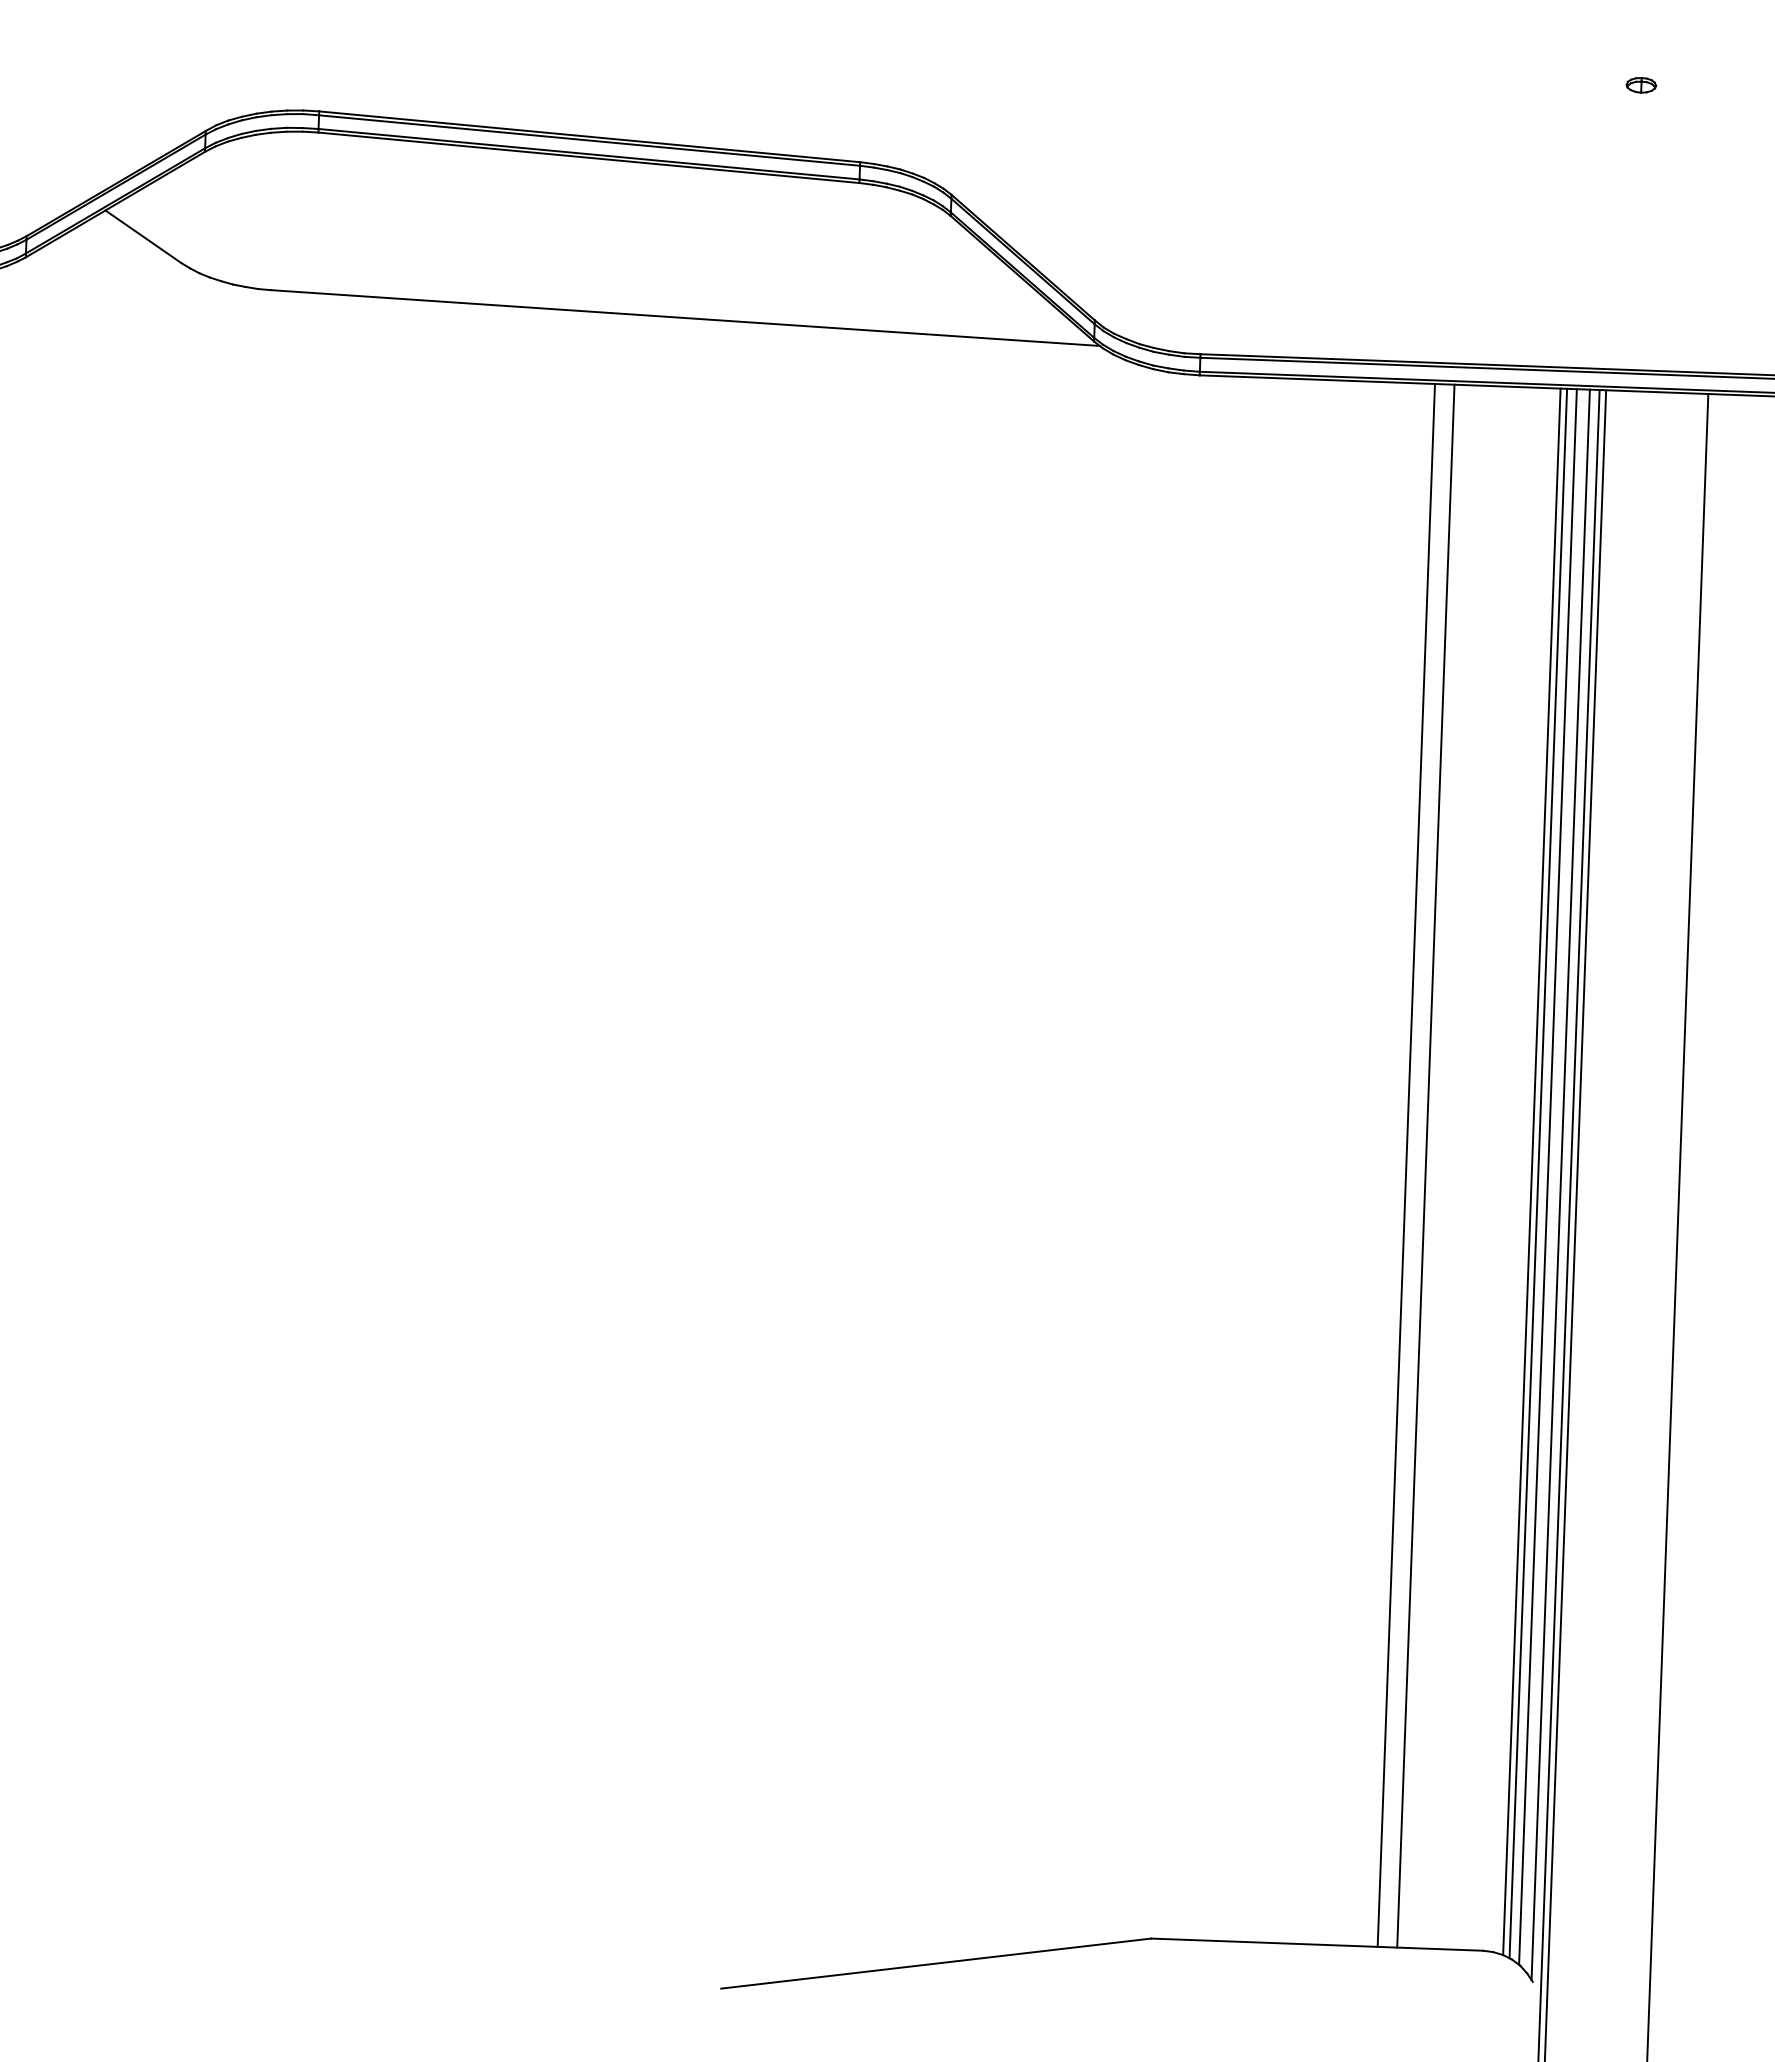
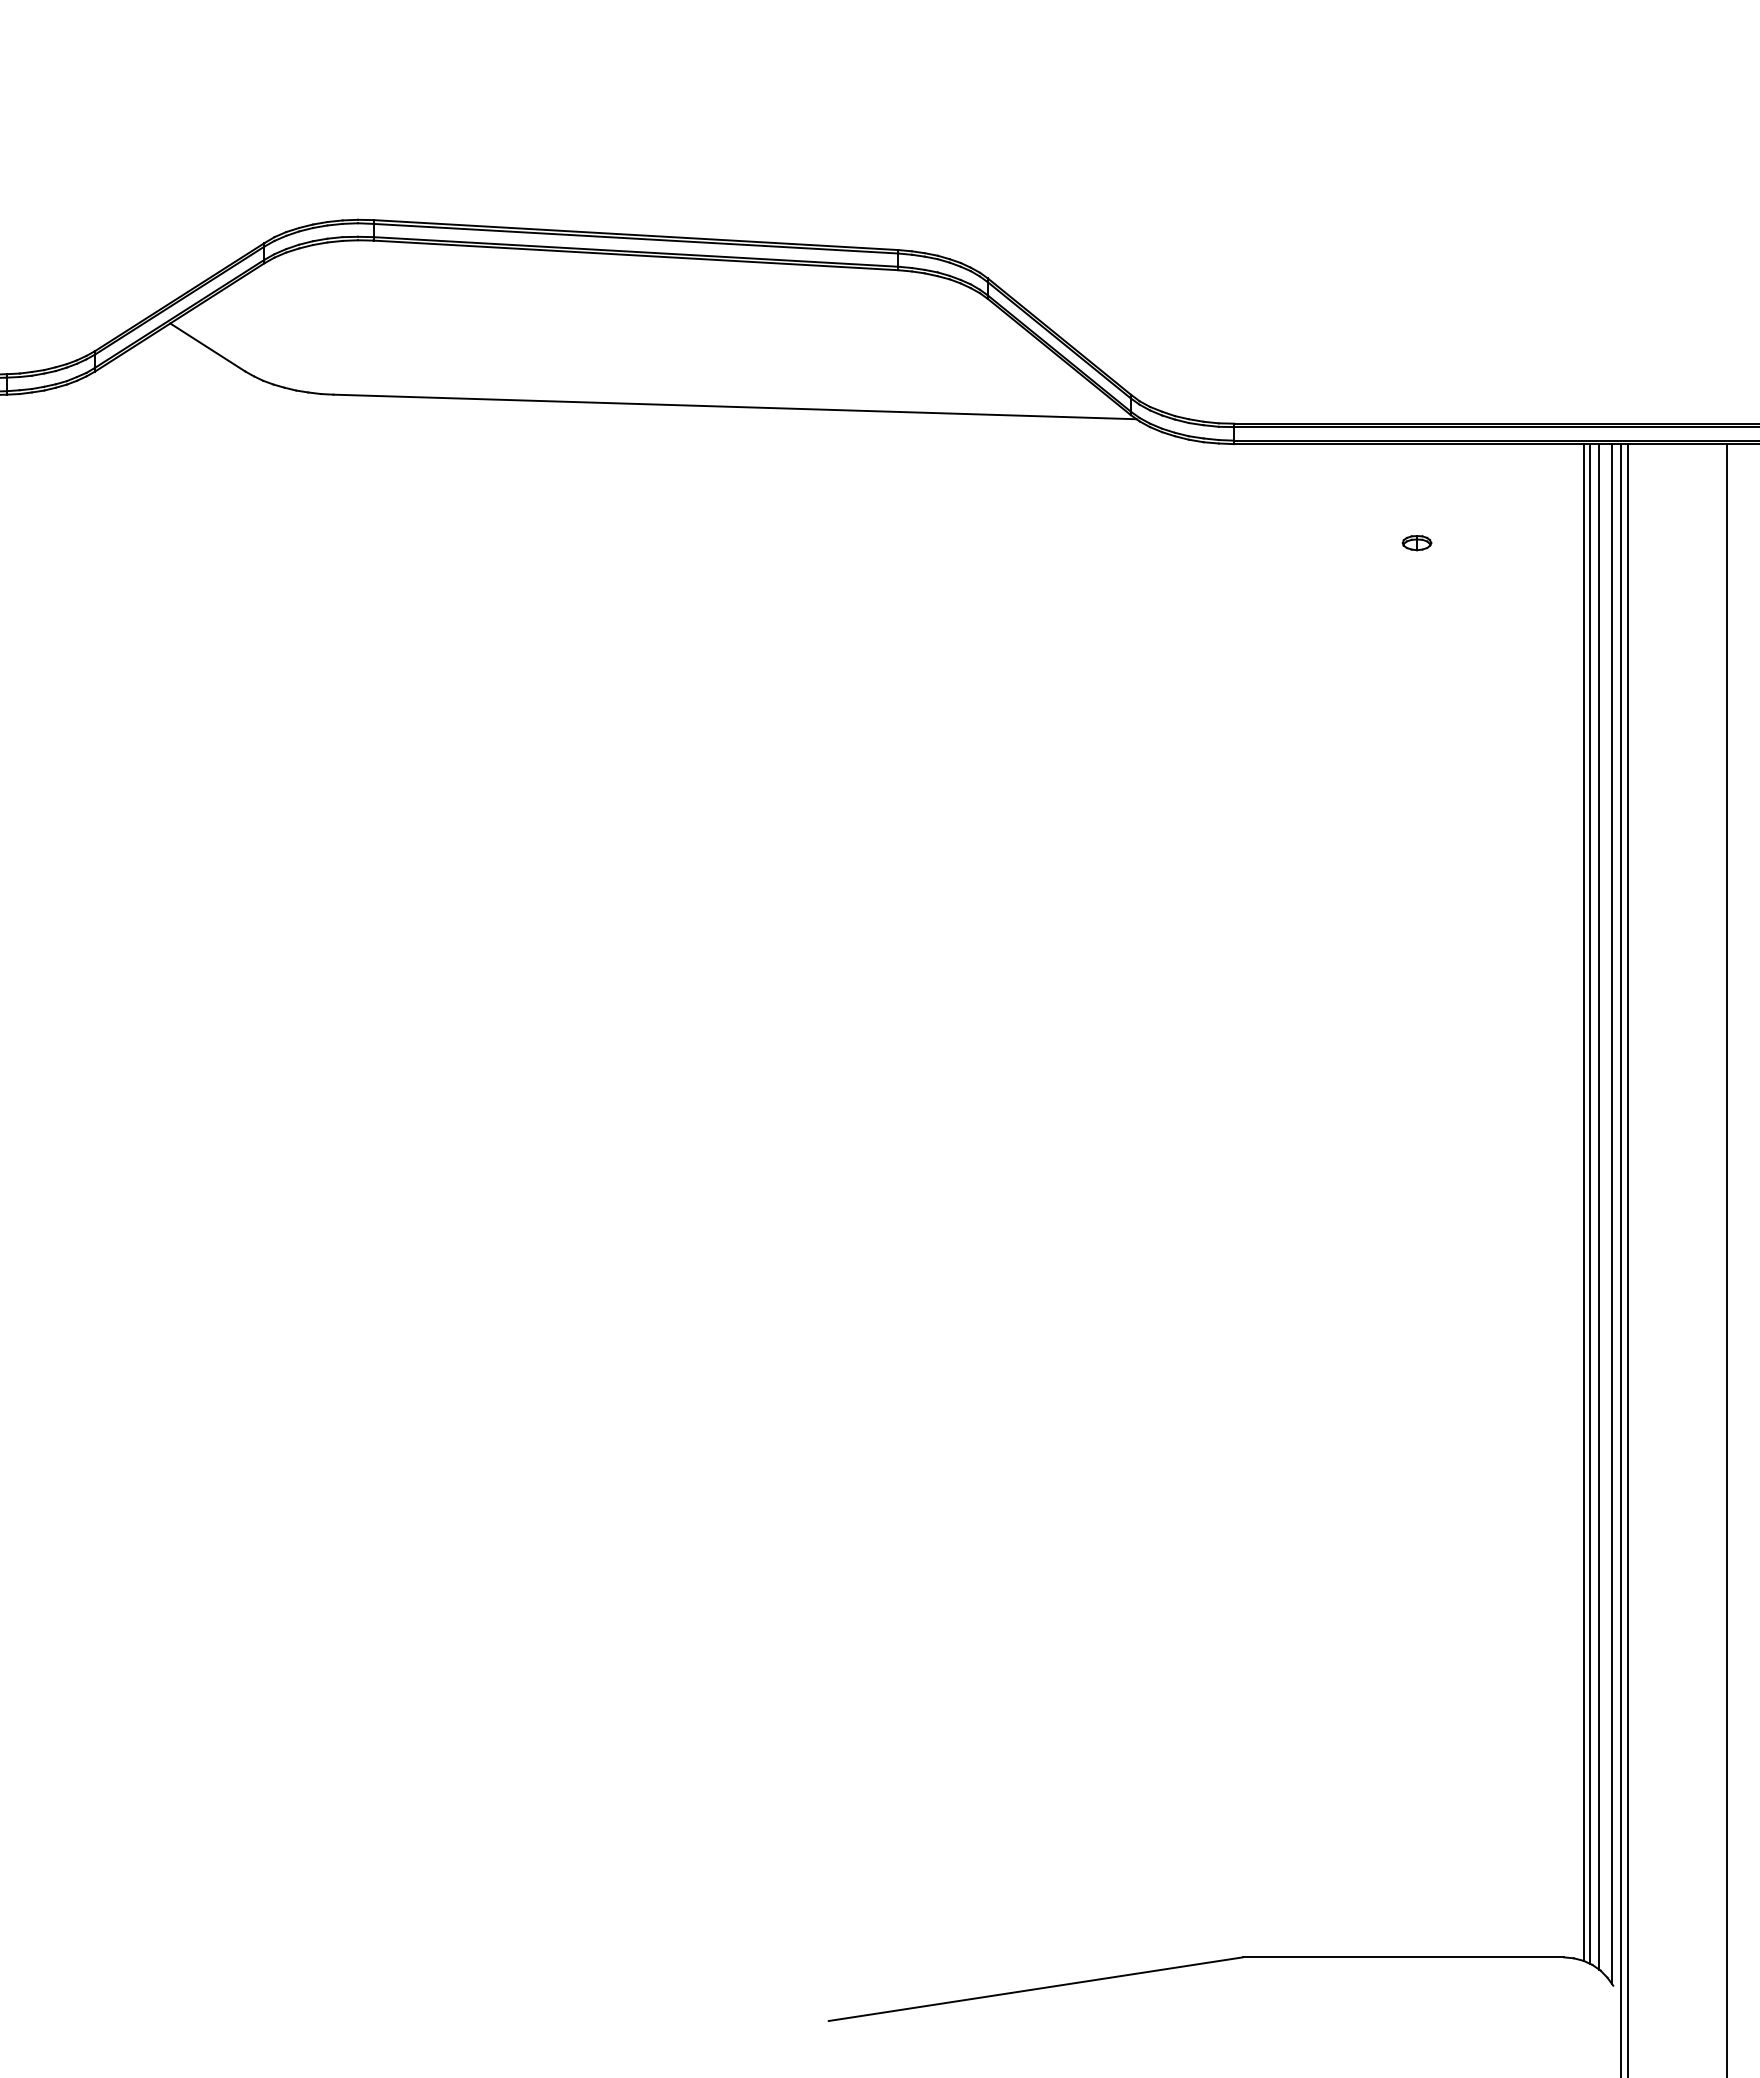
part: (1640, 85) -> (1416, 543), moved
line: (1406, 1165) -> (1462, 1200), removed
line: (1425, 1165) -> (1480, 1200), removed

